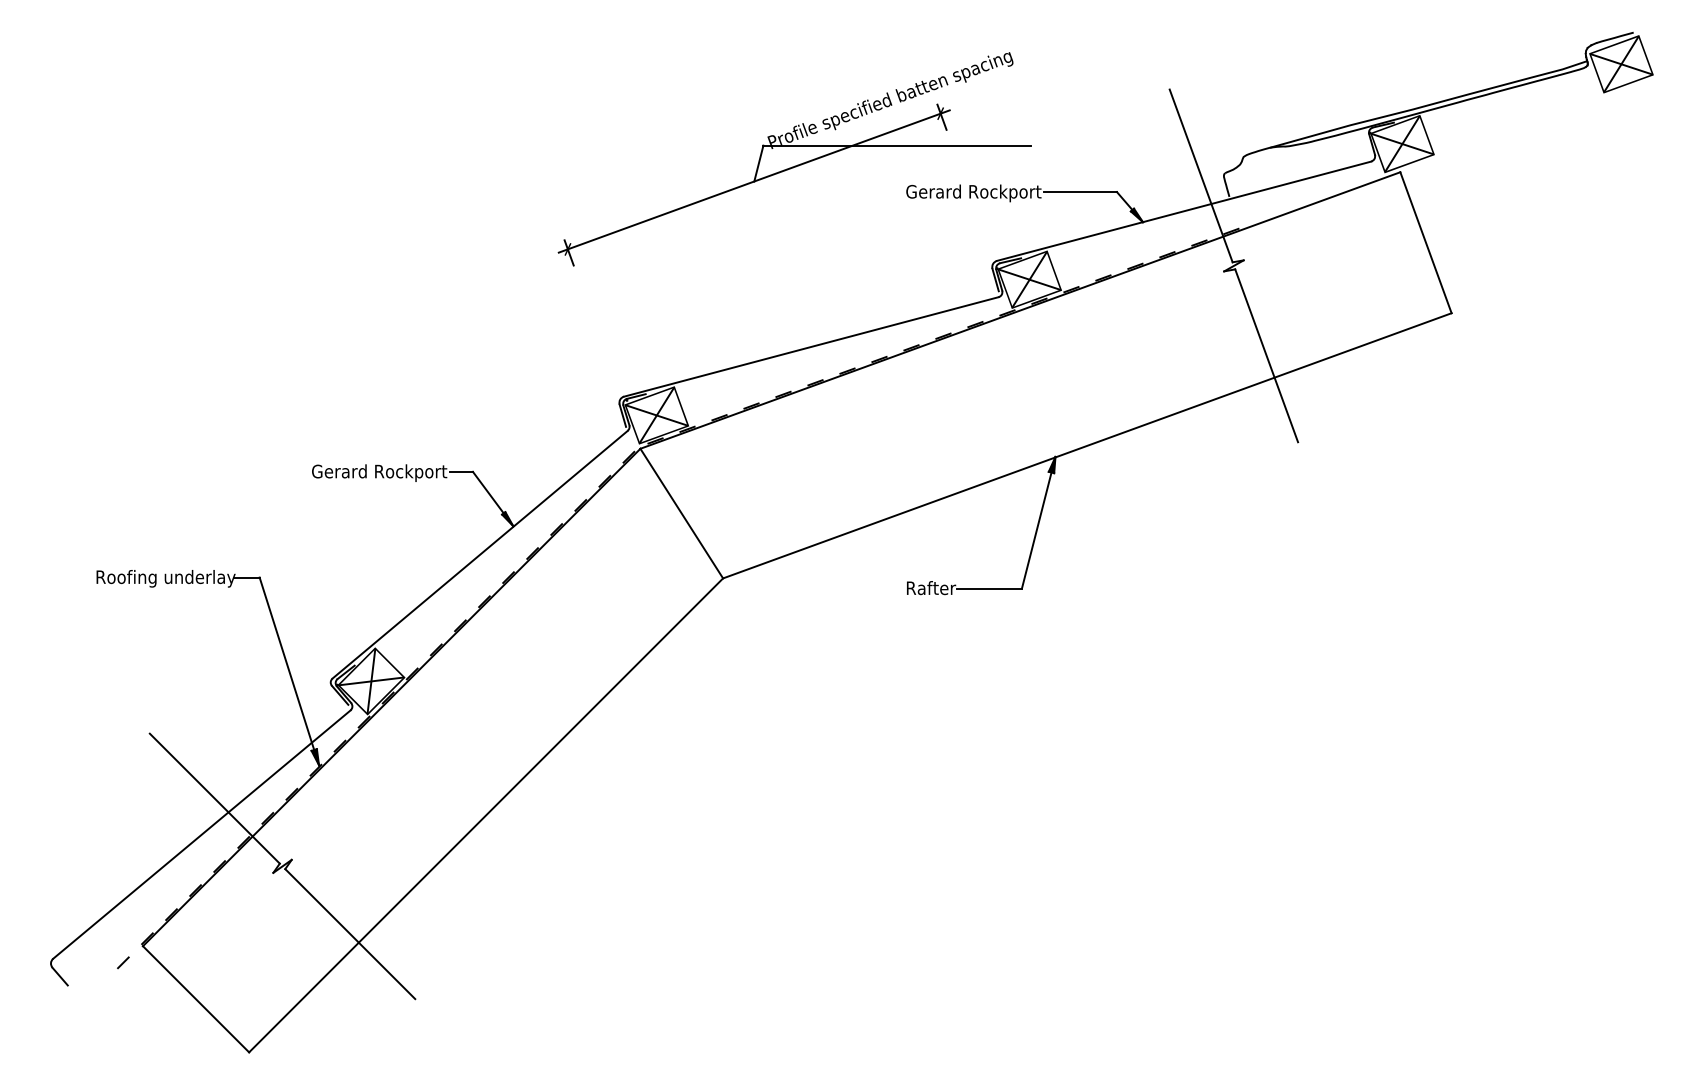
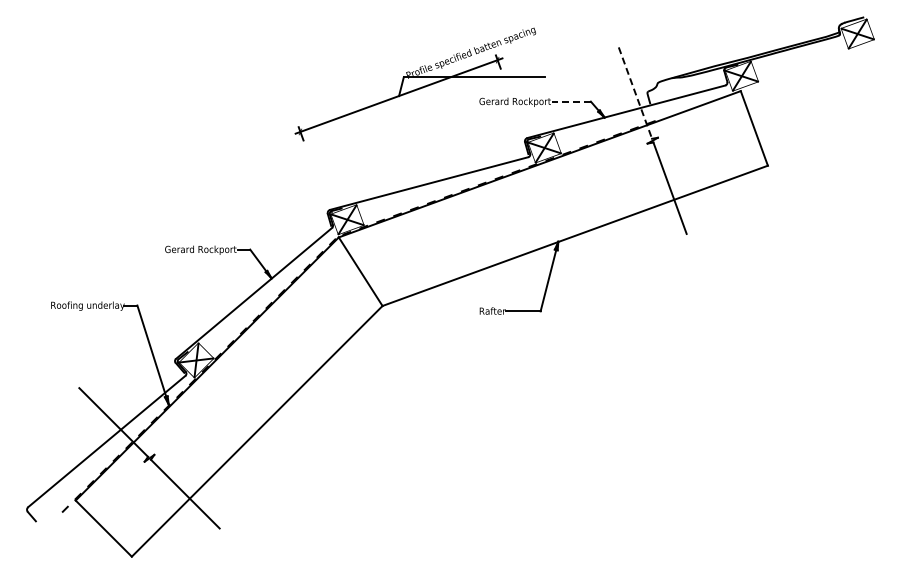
line: (1201, 176) -> (635, 93), solid -> dashed
line: (1080, 191) -> (571, 101), solid -> dashed

